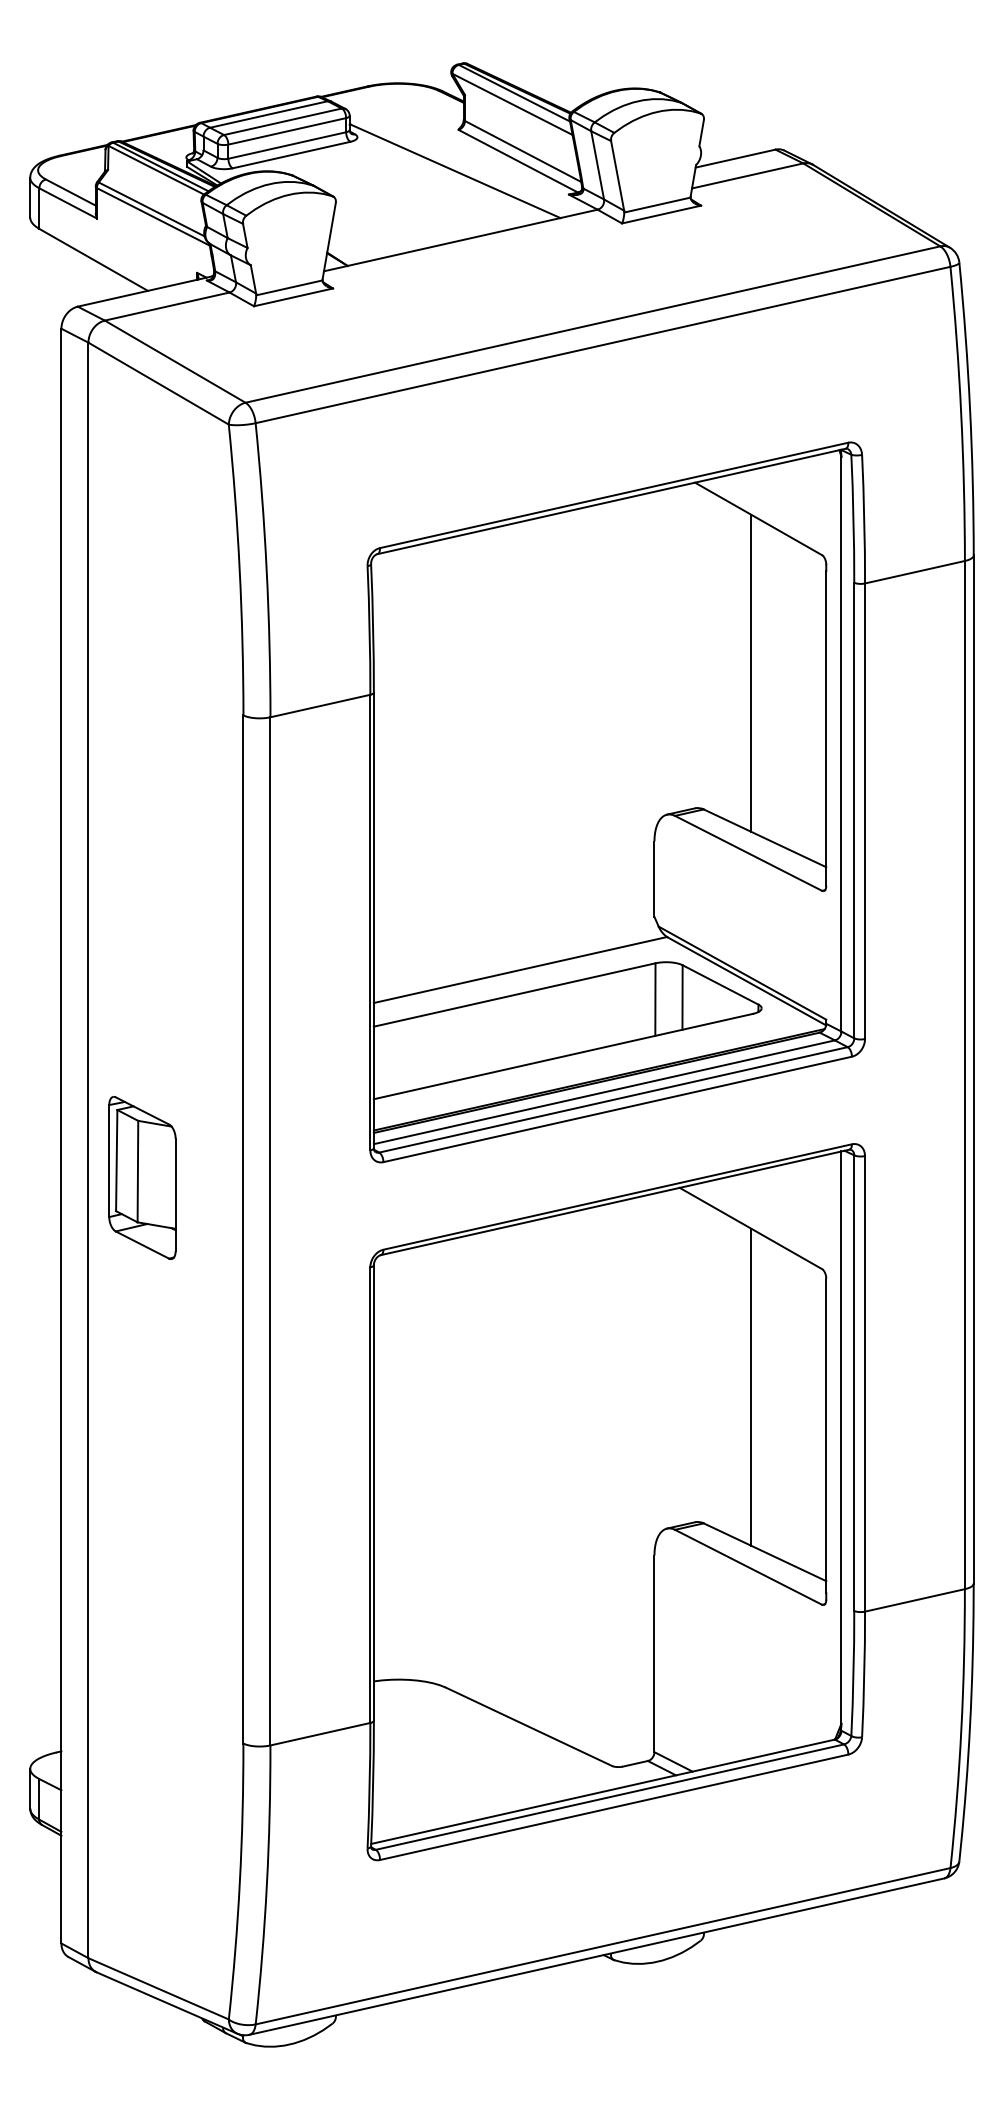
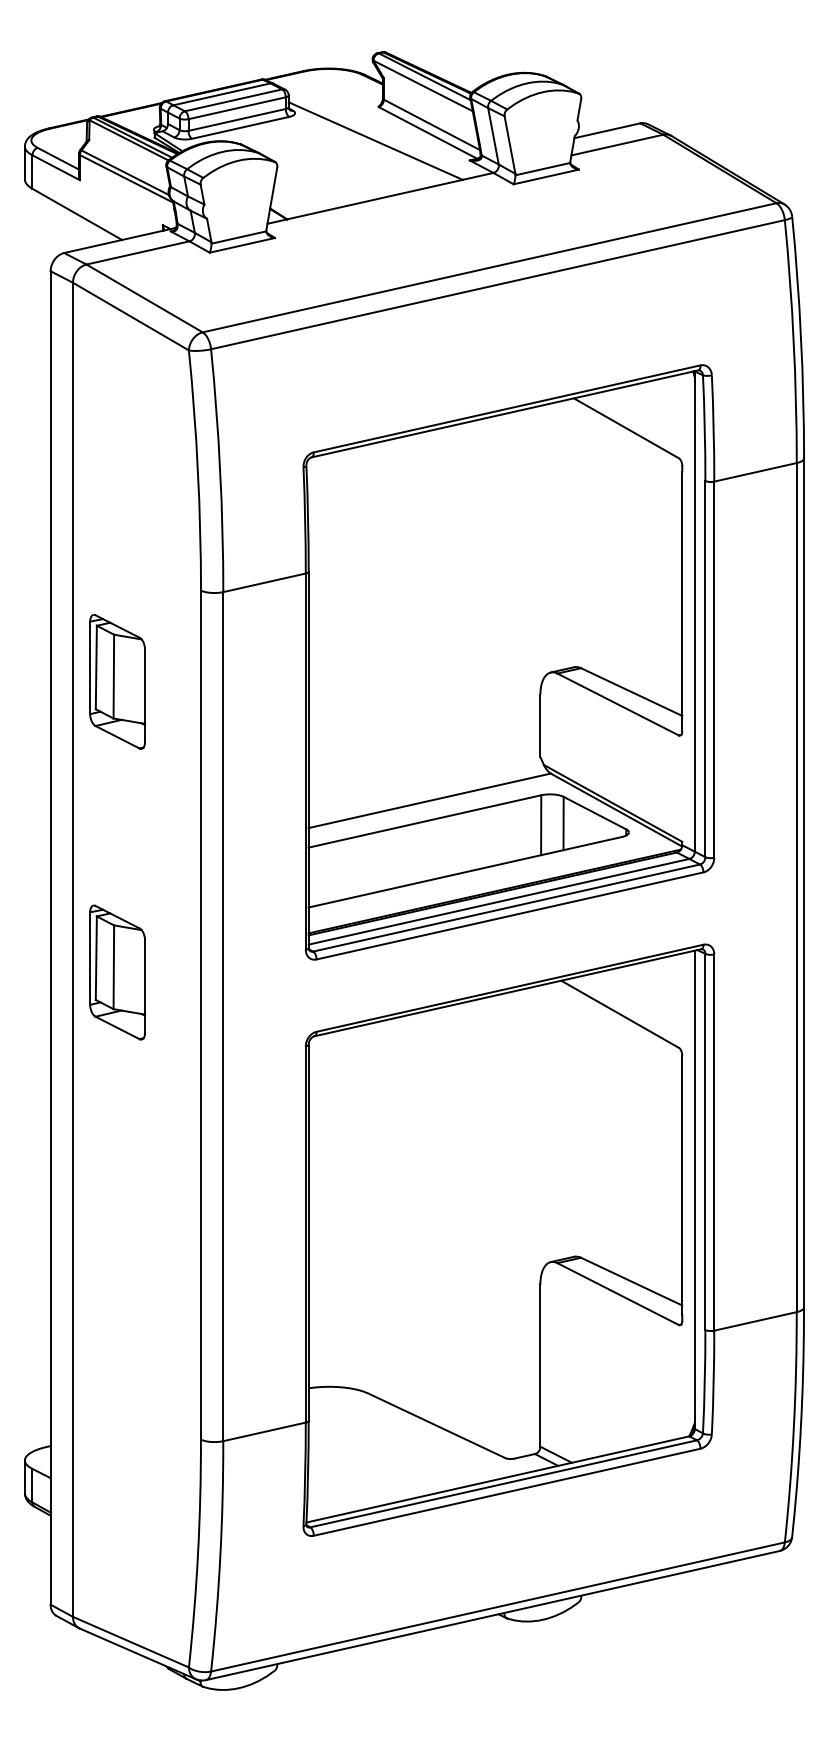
line: (751, 672) -> (620, 555), removed
part: (142, 825) -> (117, 681), added
line: (751, 1386) -> (620, 1144), removed

